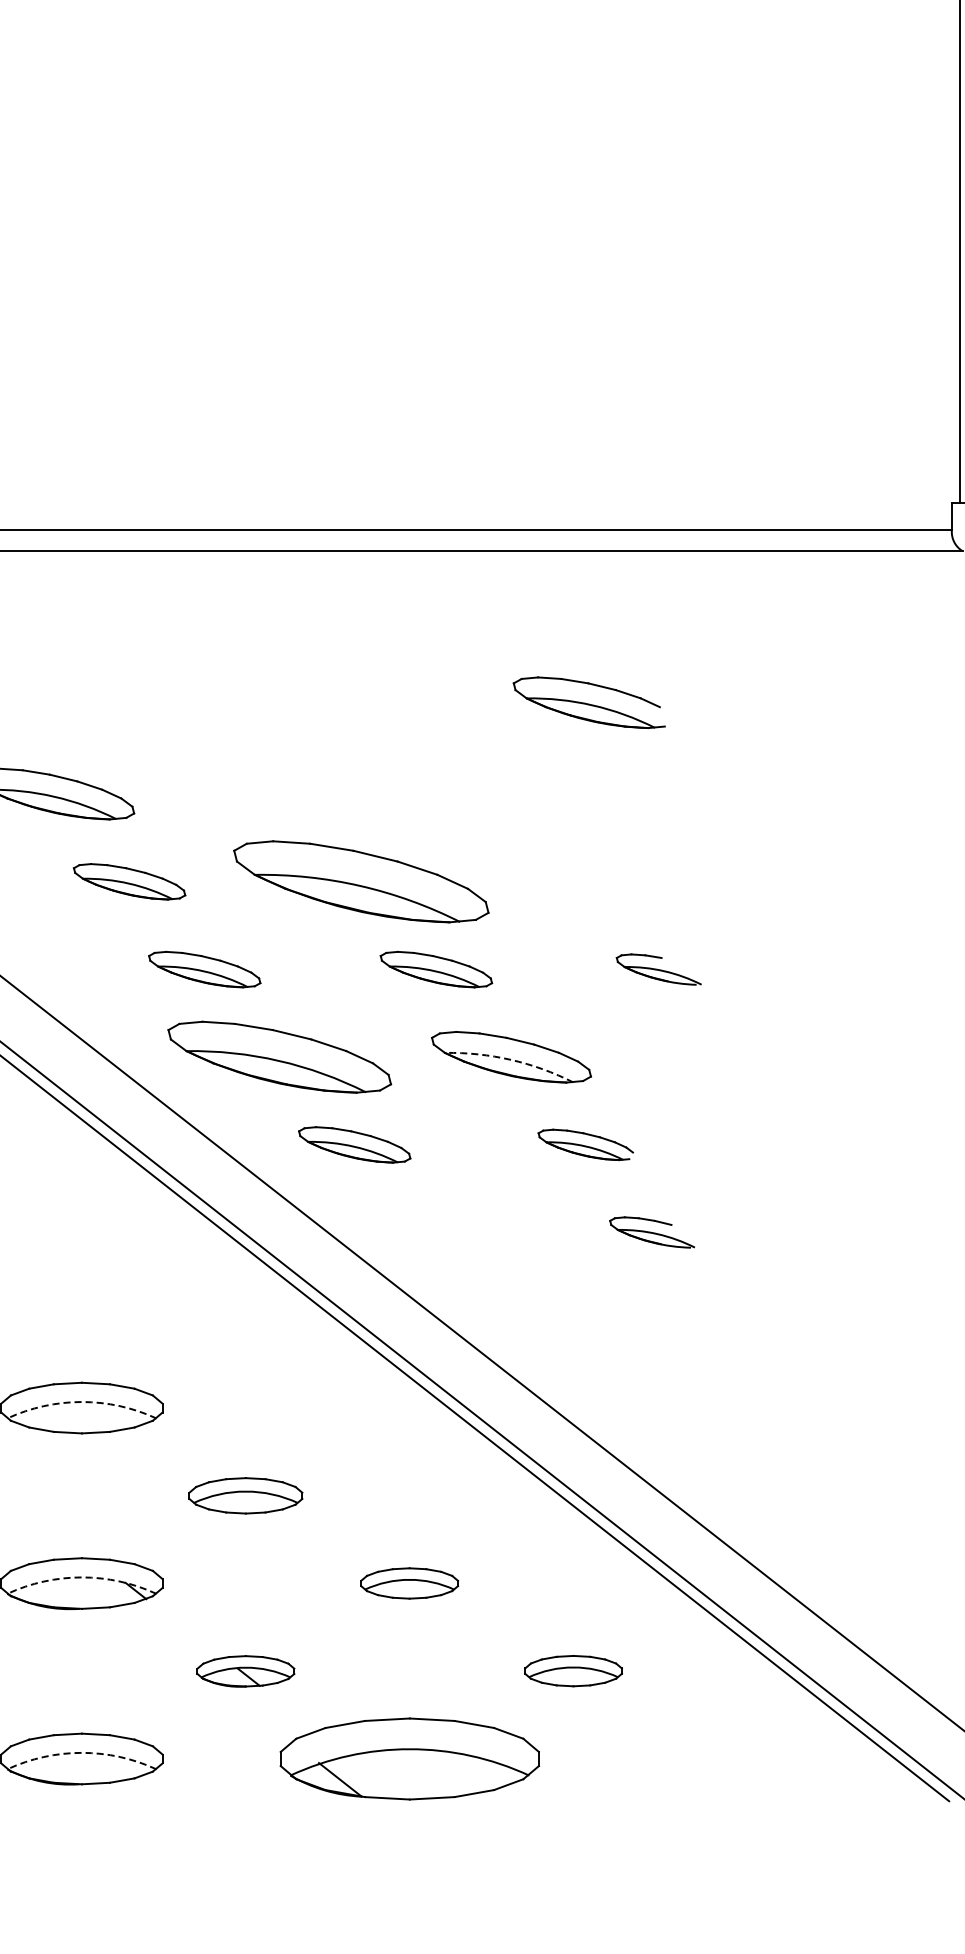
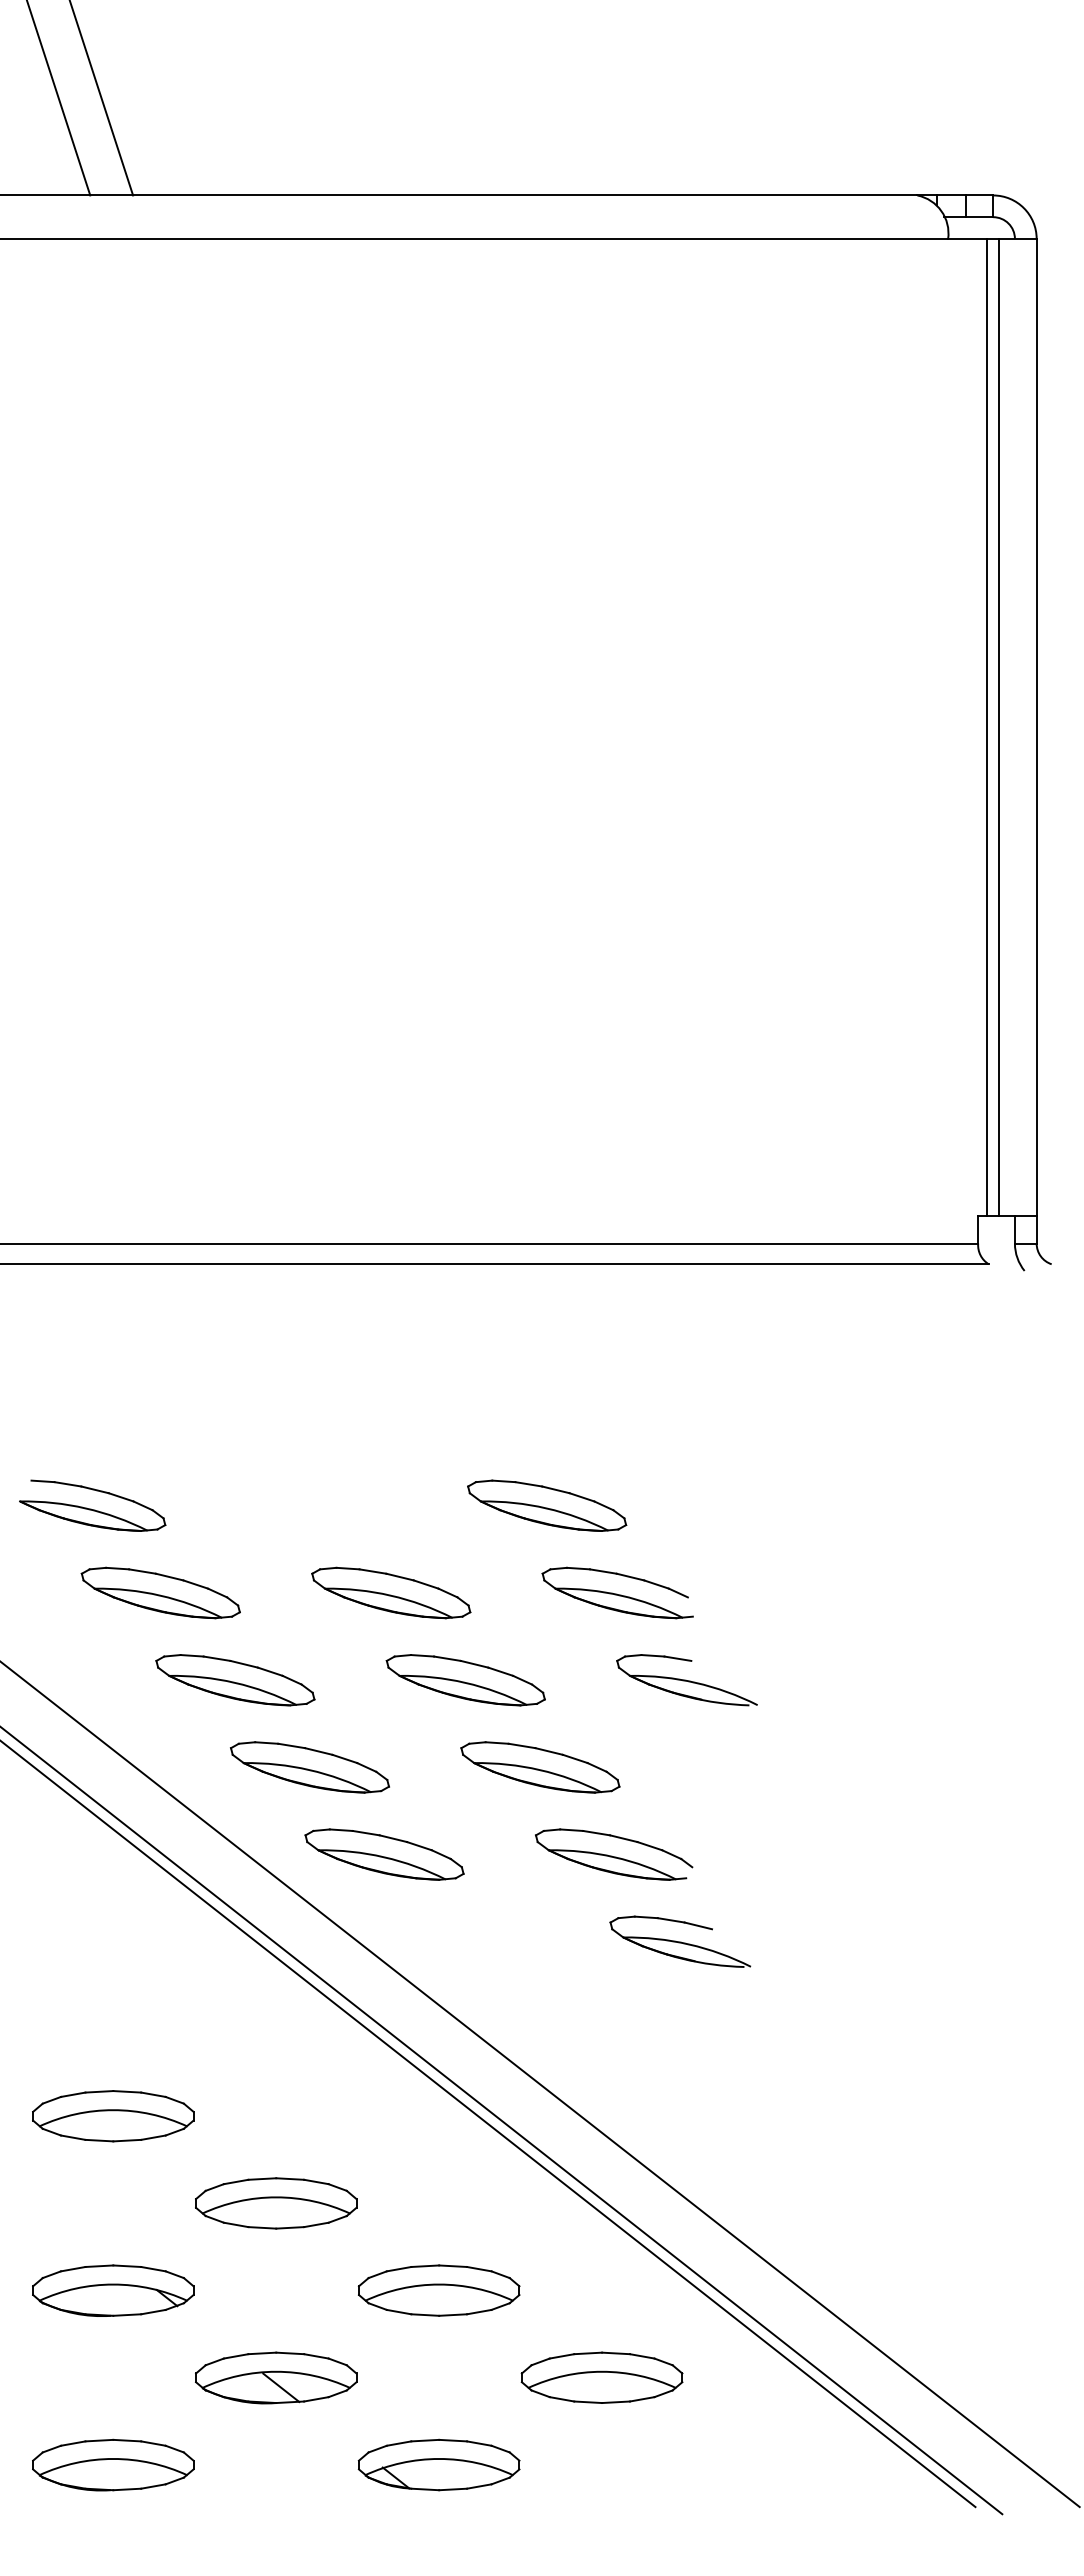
part: (589, 702) -> (617, 1592), moved
part: (518, 793) -> (547, 1505), added
part: (129, 881) -> (160, 1592), size x1.43
part: (361, 881) -> (391, 1592), size x0.62
part: (204, 969) -> (235, 1680), size x1.43
part: (436, 969) -> (465, 1680), size x1.43
part: (658, 969) -> (686, 1680), size x1.67
part: (279, 1057) -> (309, 1767), size x0.71
arc: (510, 1060) -> (539, 1770), dashed -> solid
part: (354, 1144) -> (384, 1854), size x1.43
part: (586, 1144) -> (614, 1854), size x1.67
part: (652, 1232) -> (680, 1941), size x1.67
arc: (82, 1402) -> (113, 2110), dashed -> solid
part: (246, 1495) -> (276, 2203), size x1.43
arc: (82, 1577) -> (113, 2284), dashed -> solid
part: (408, 1583) -> (438, 2290), size x1.67
part: (246, 1670) -> (276, 2377), size x1.67
part: (572, 1670) -> (601, 2377), size x1.67
arc: (82, 1752) -> (113, 2458), dashed -> solid
part: (408, 1758) -> (438, 2464), size x0.62

